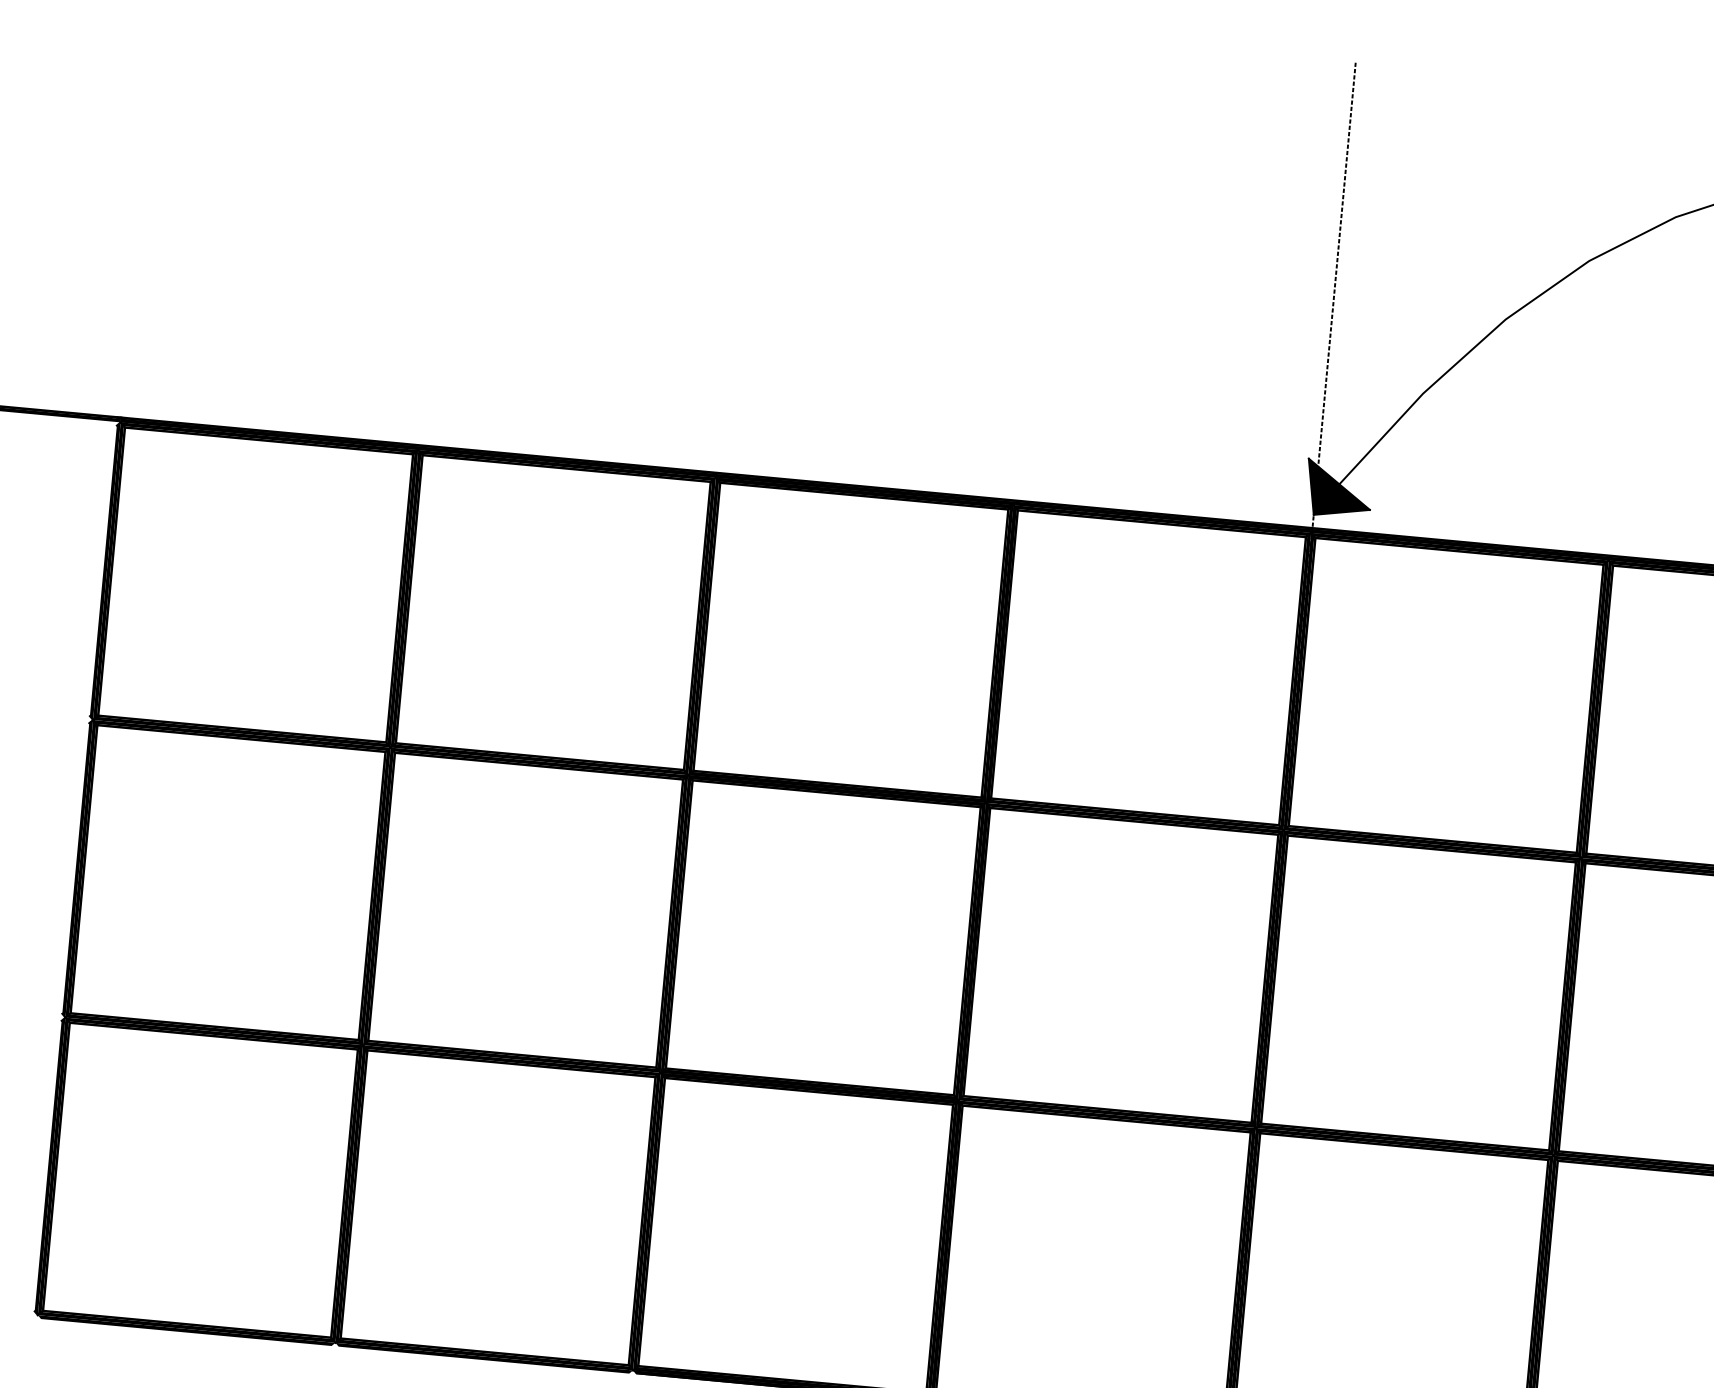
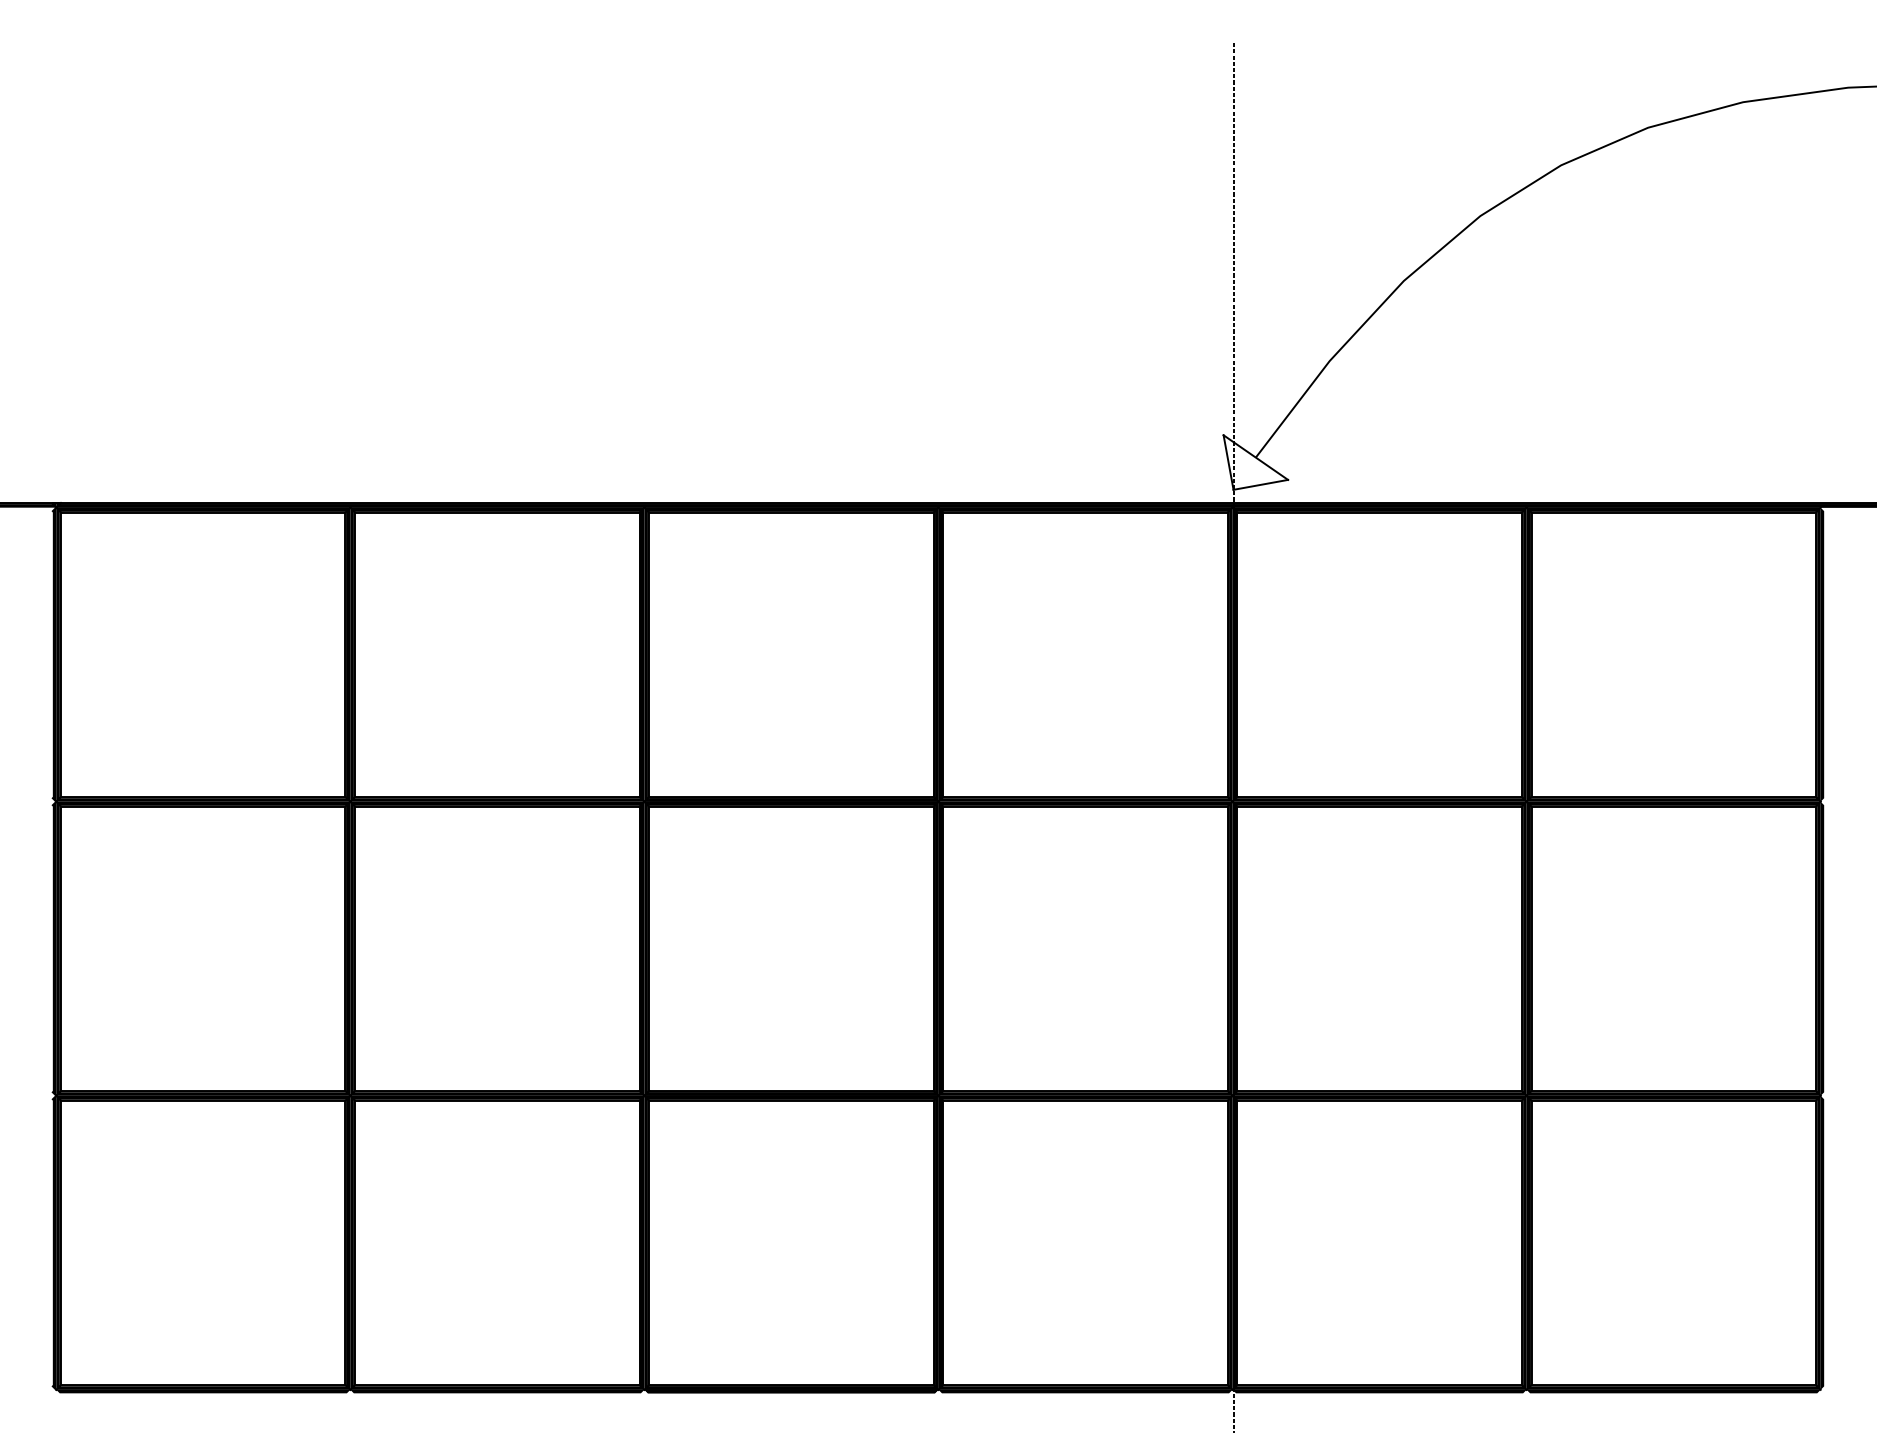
fill: (1338, 489) -> (1255, 462), removed

